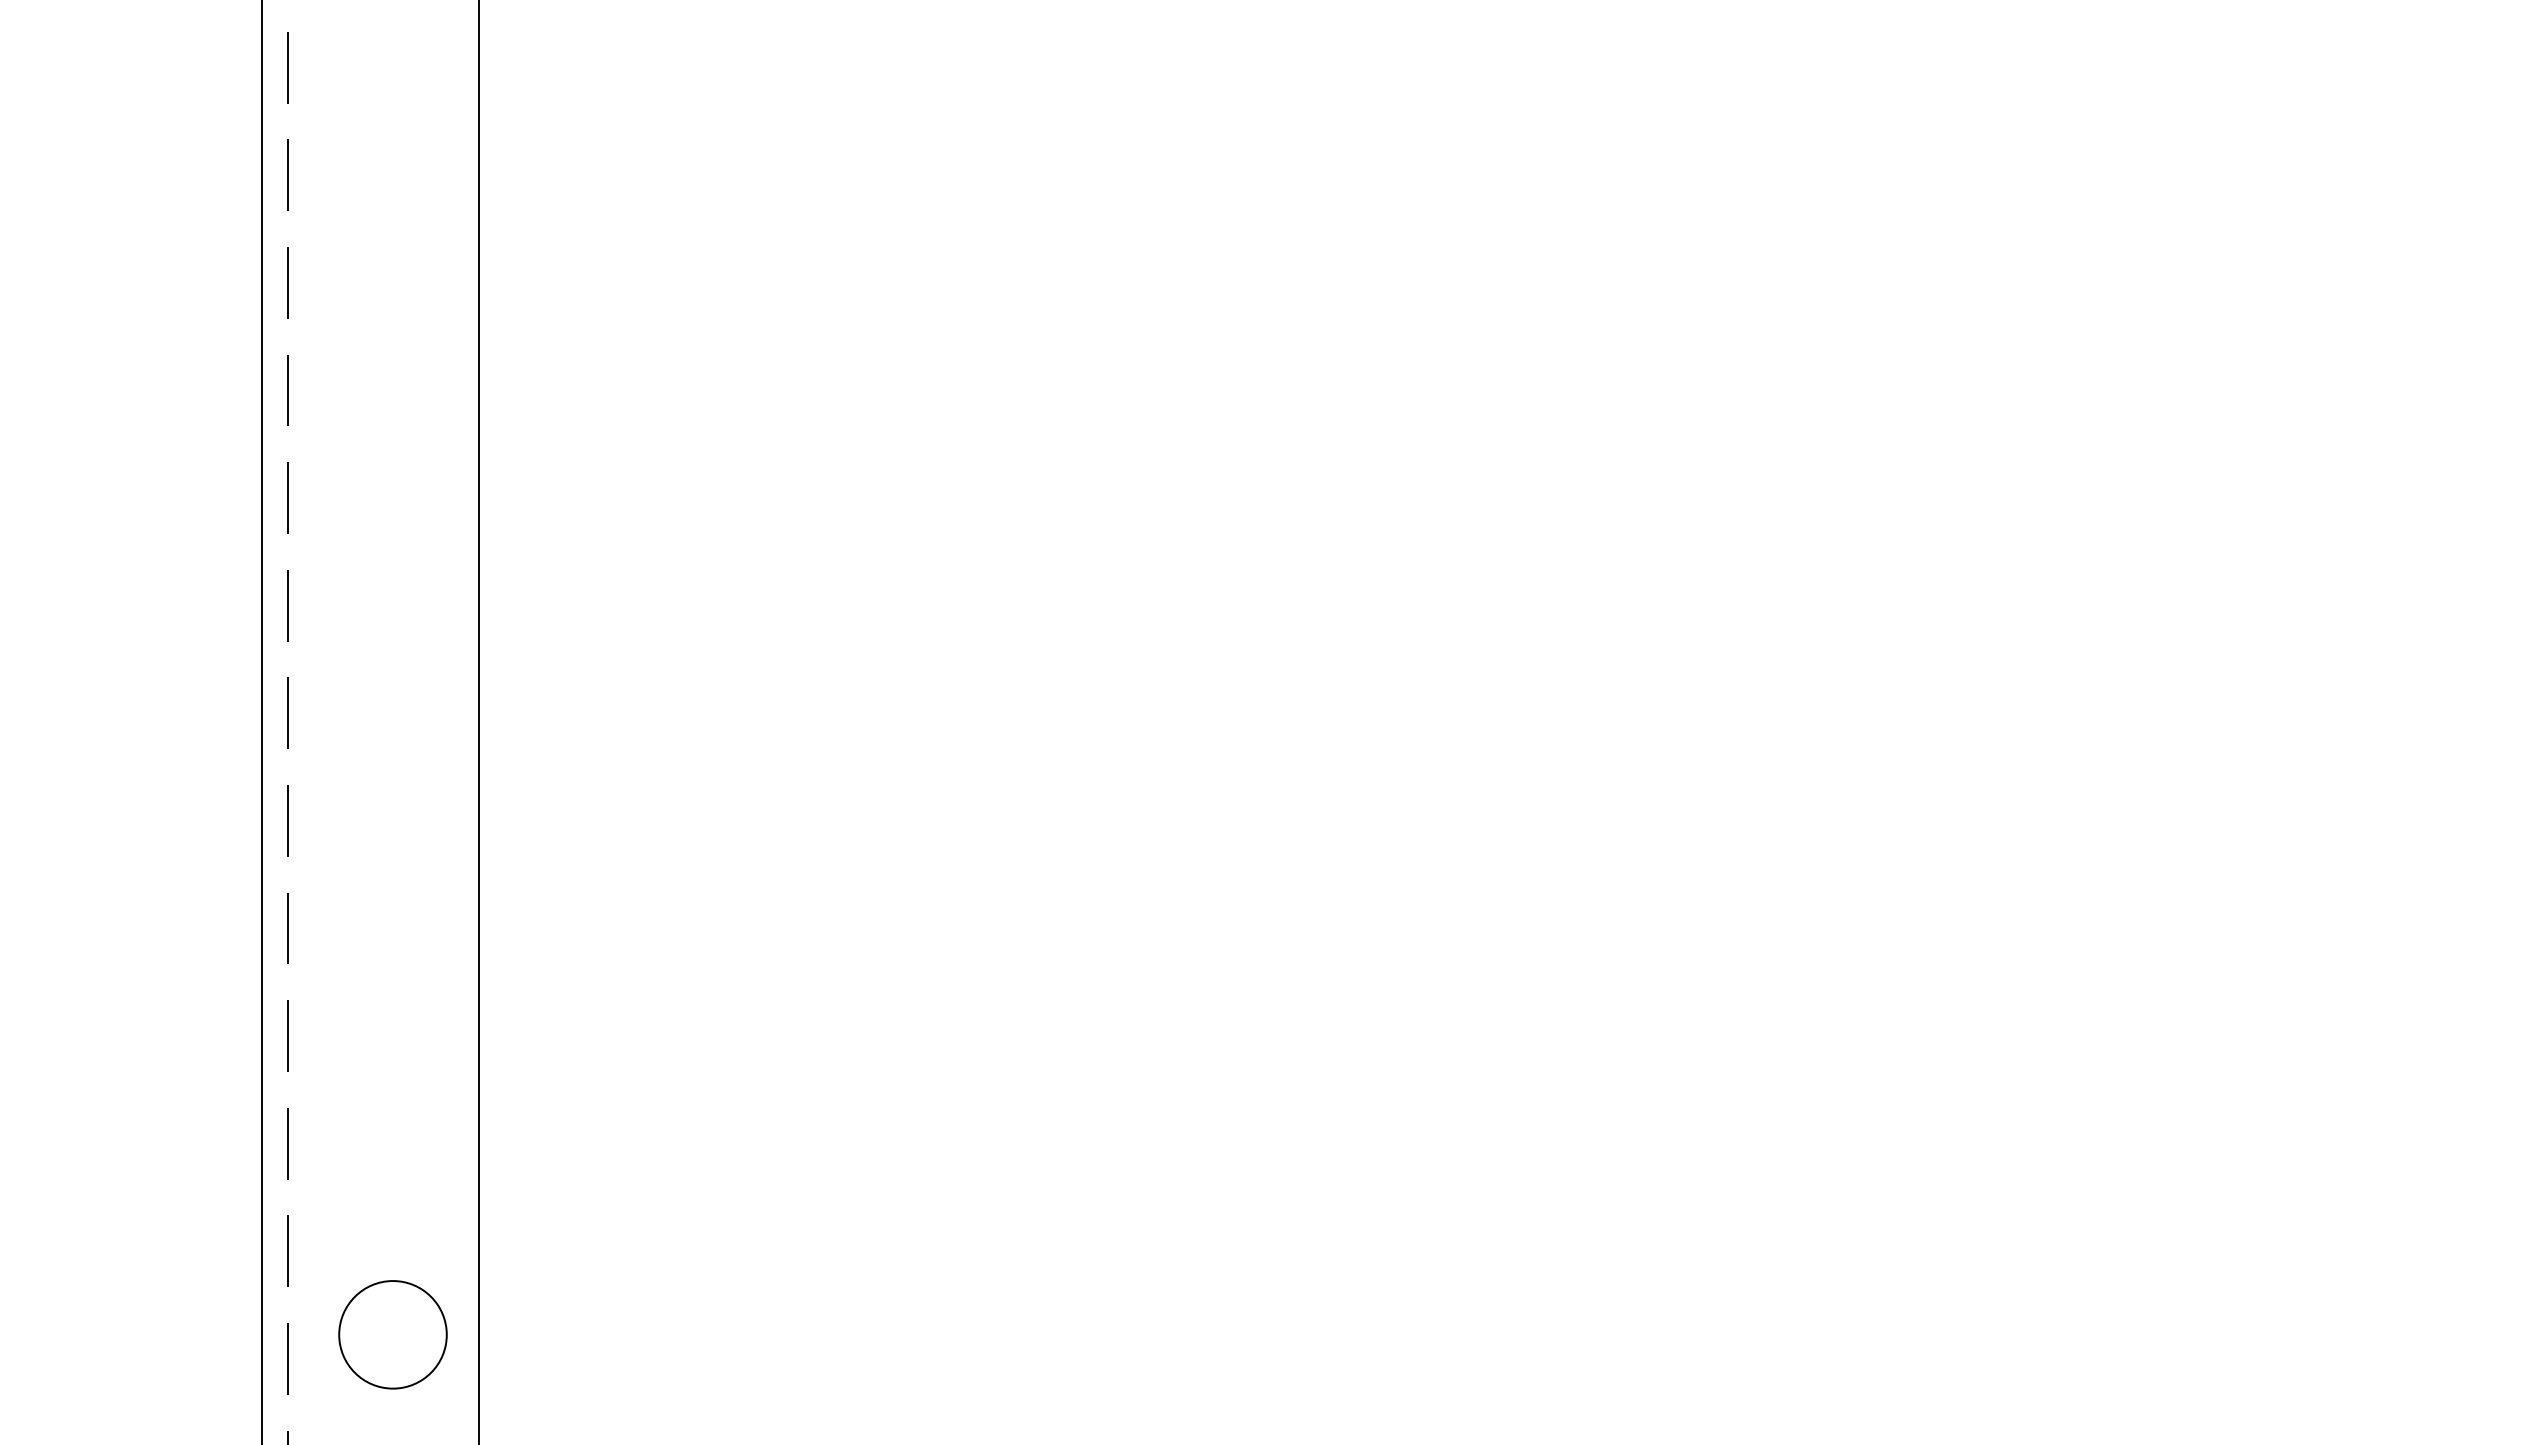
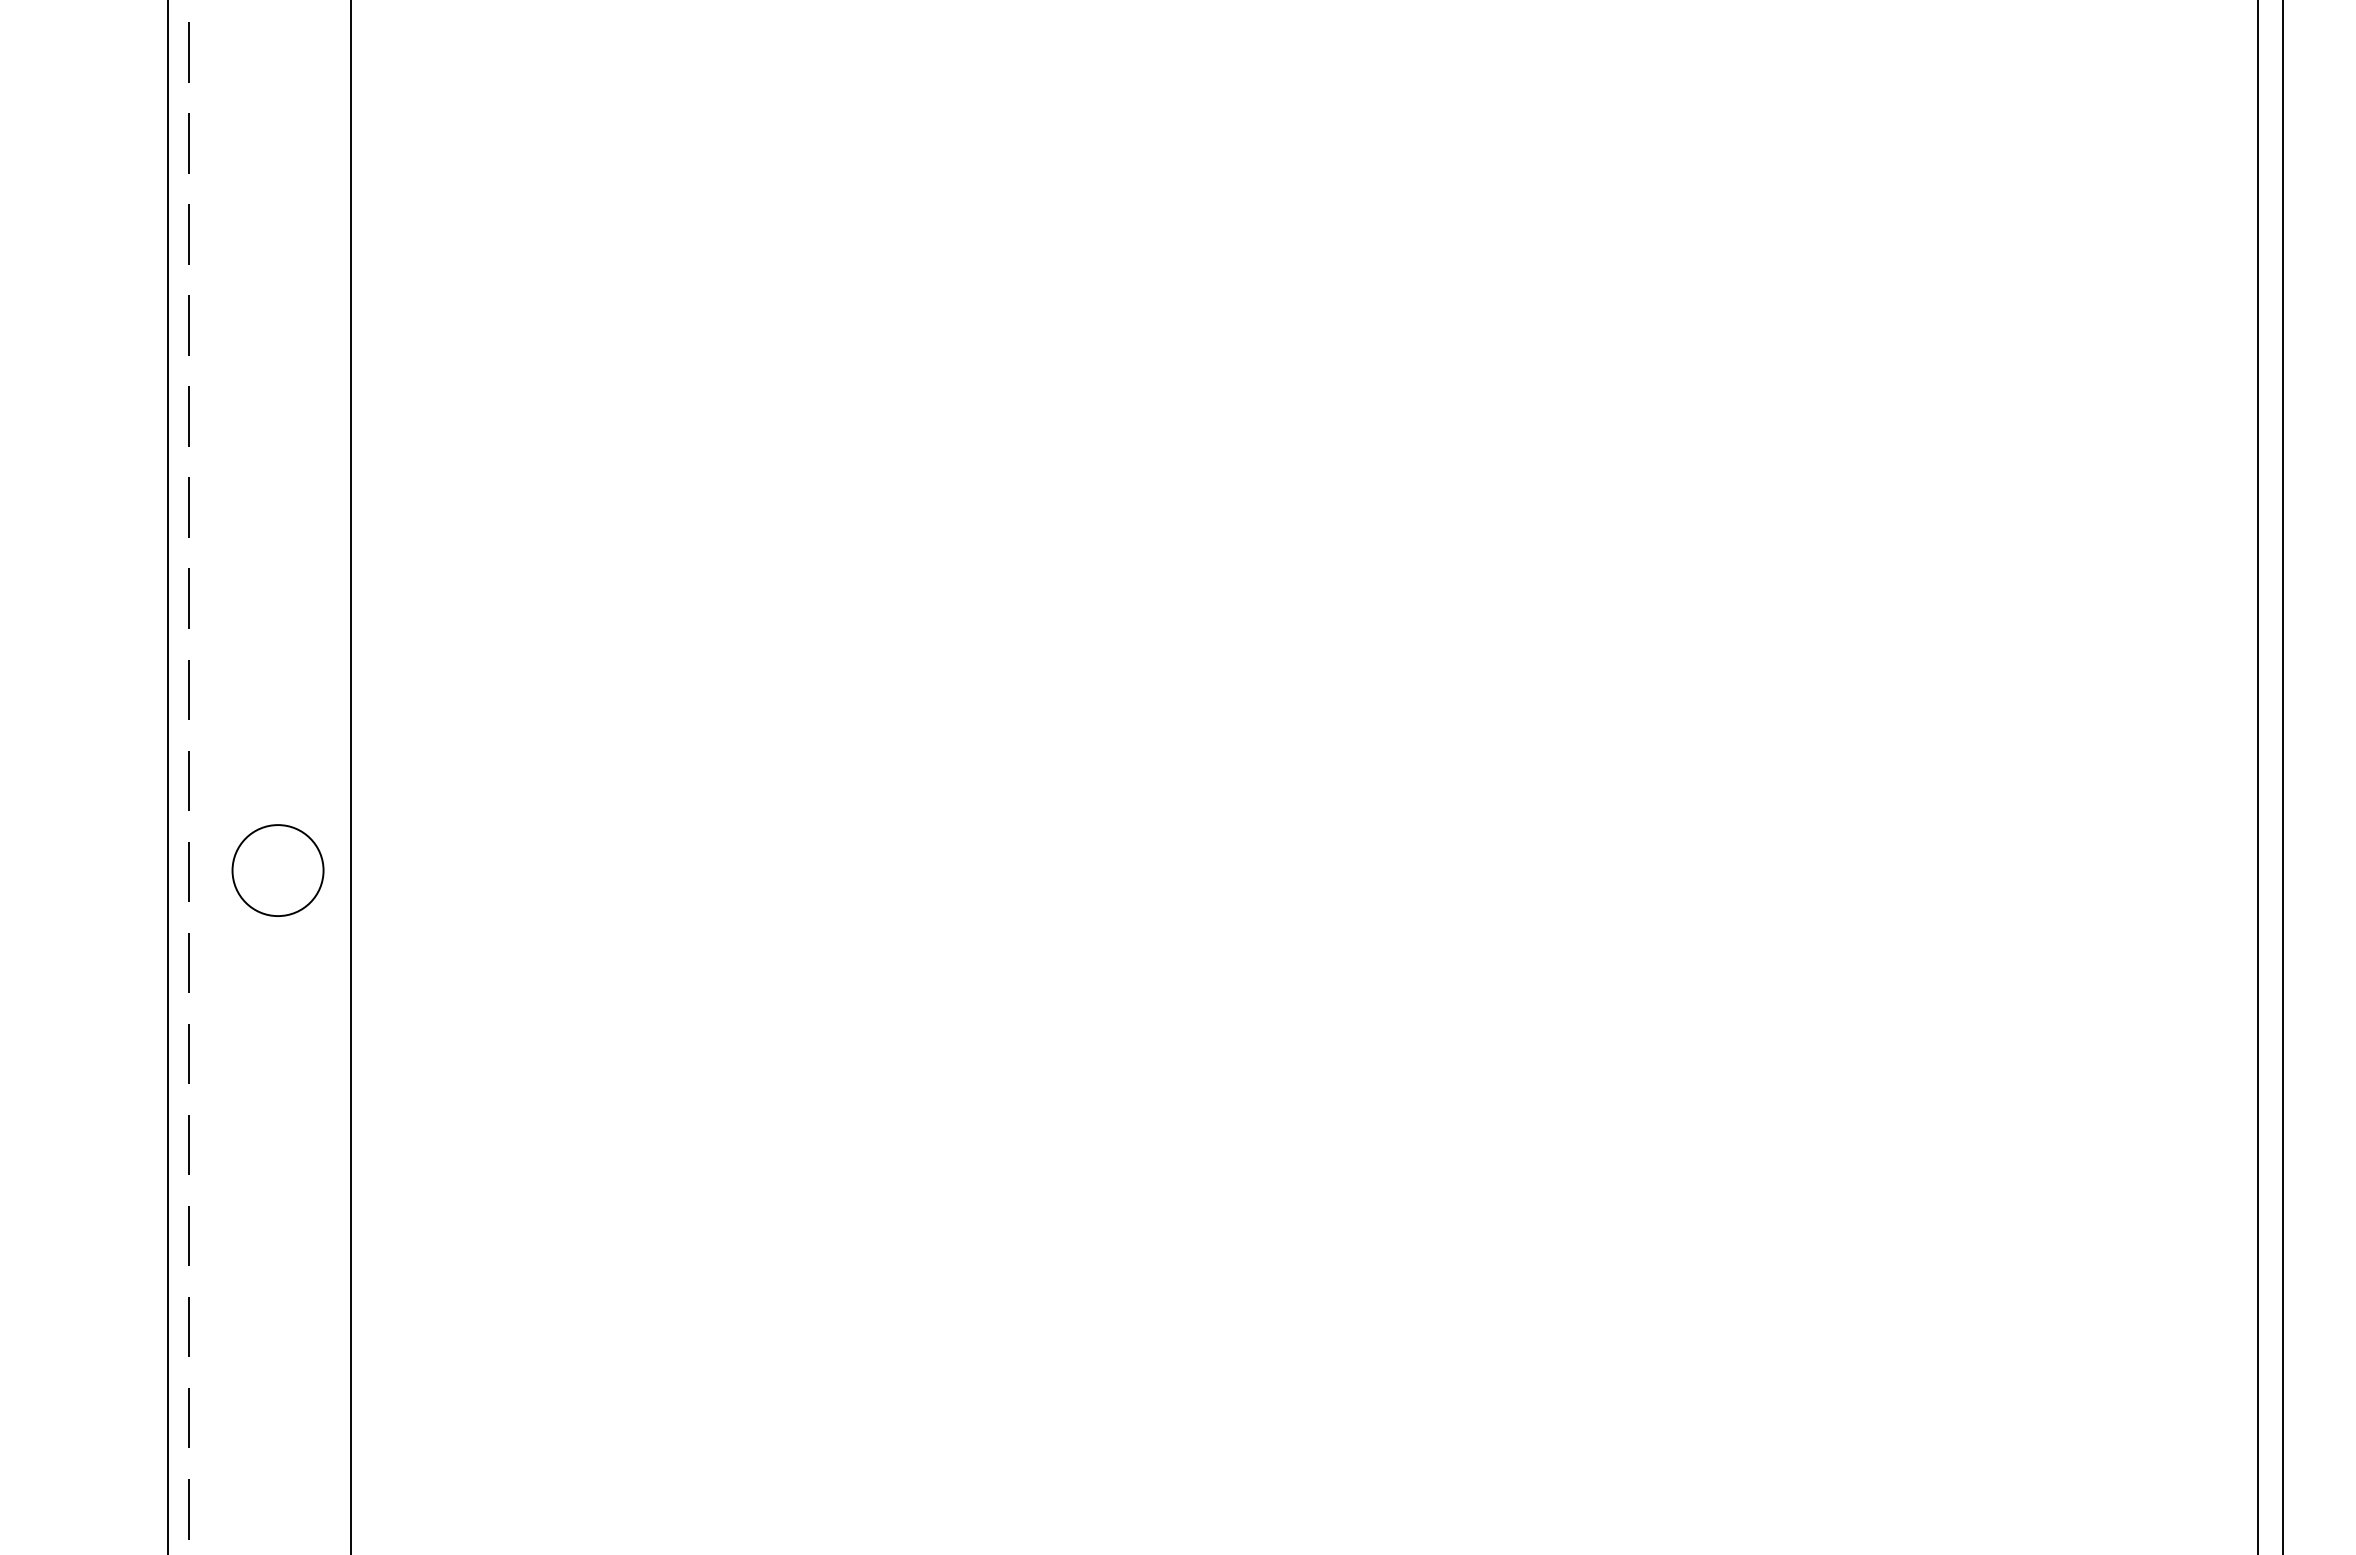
circle: (392, 1334) -> (277, 870), moved

